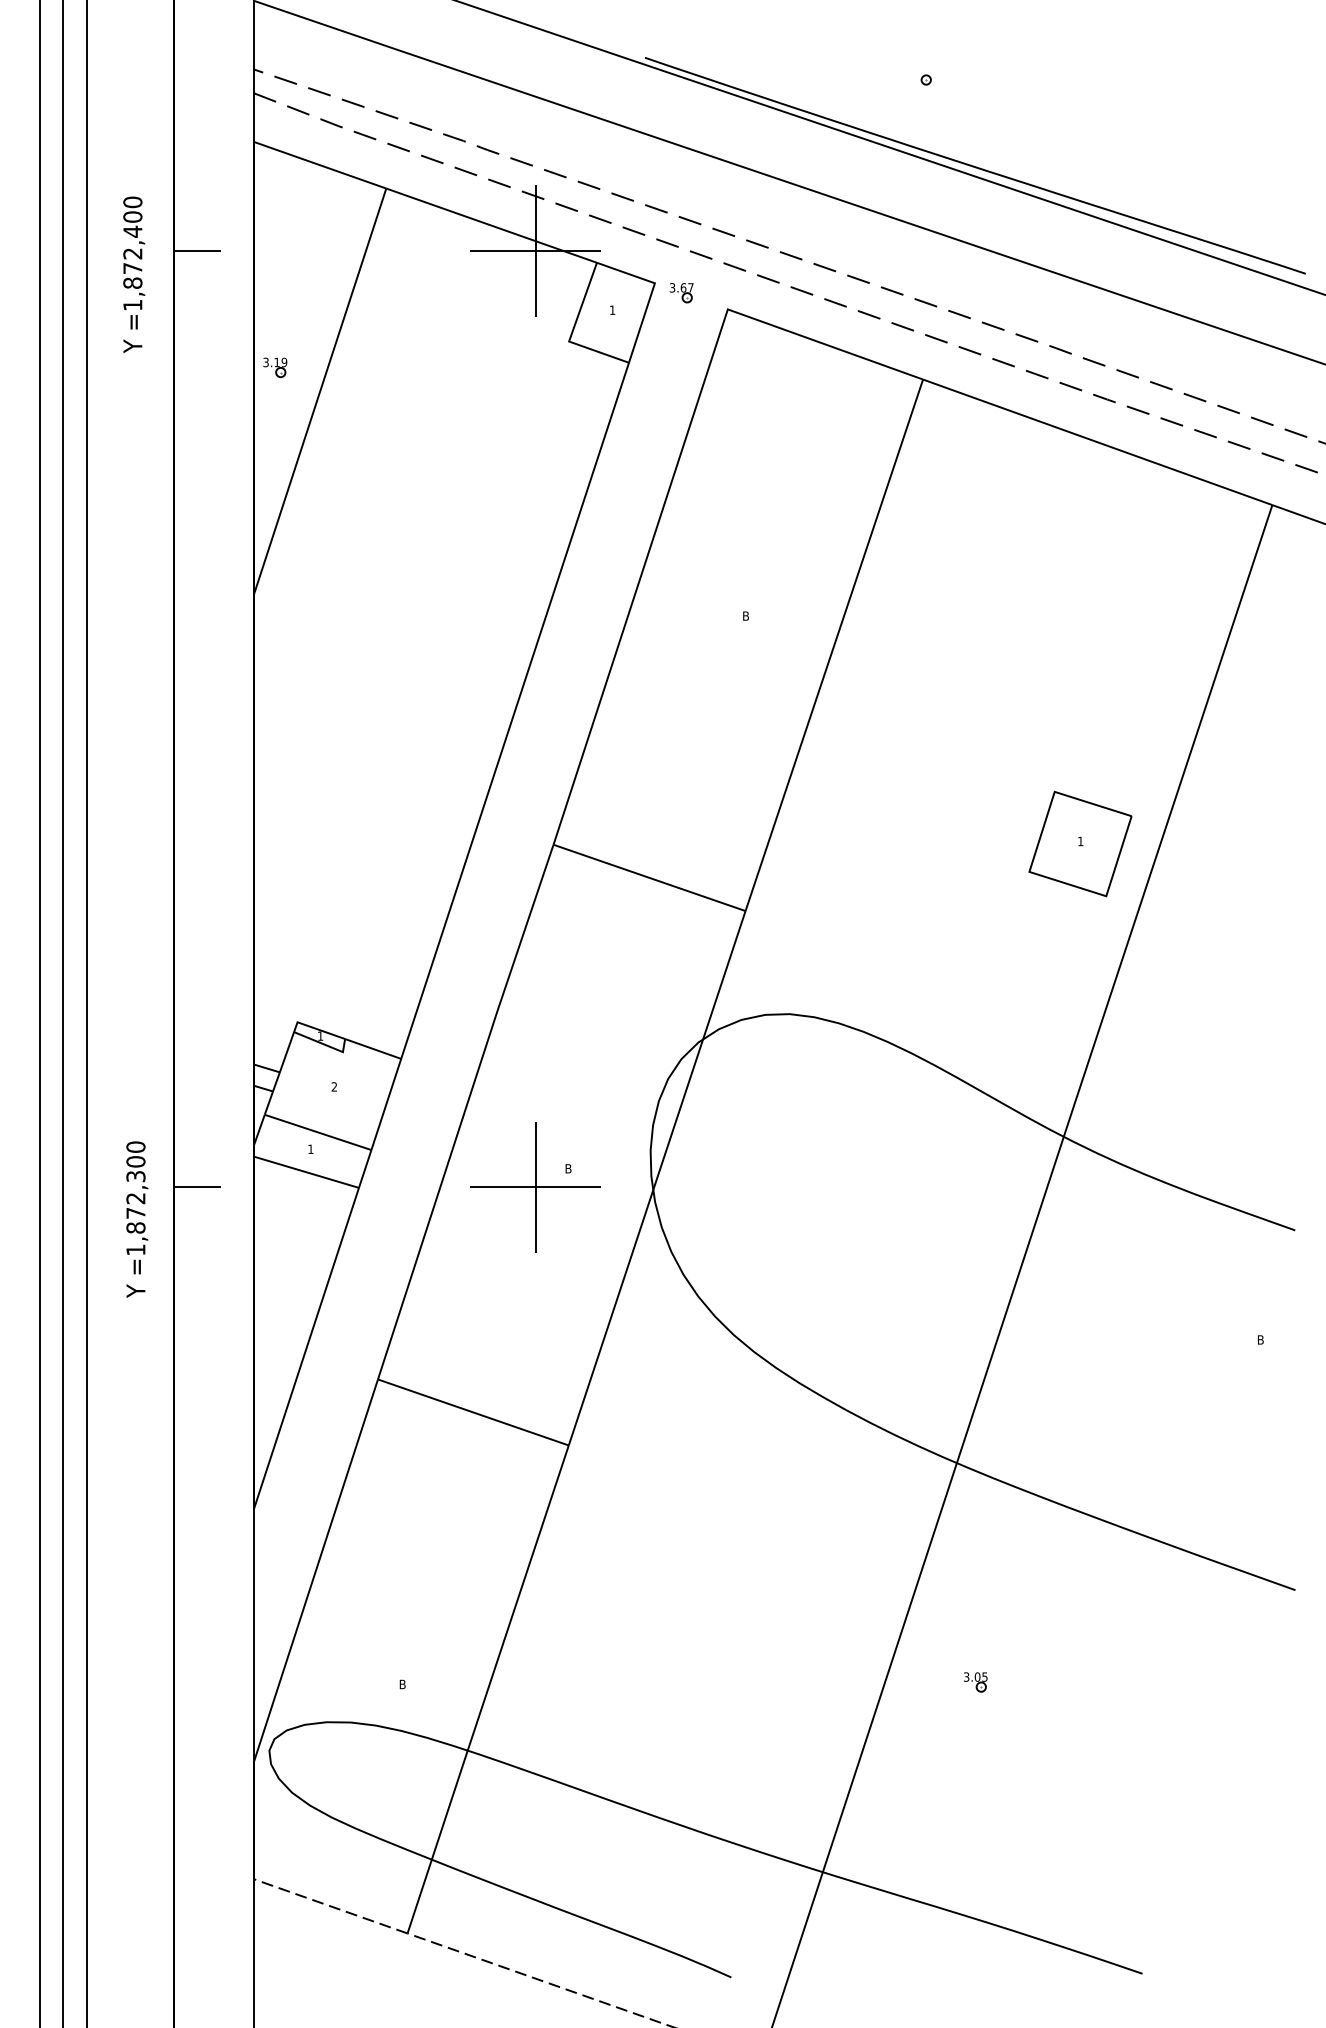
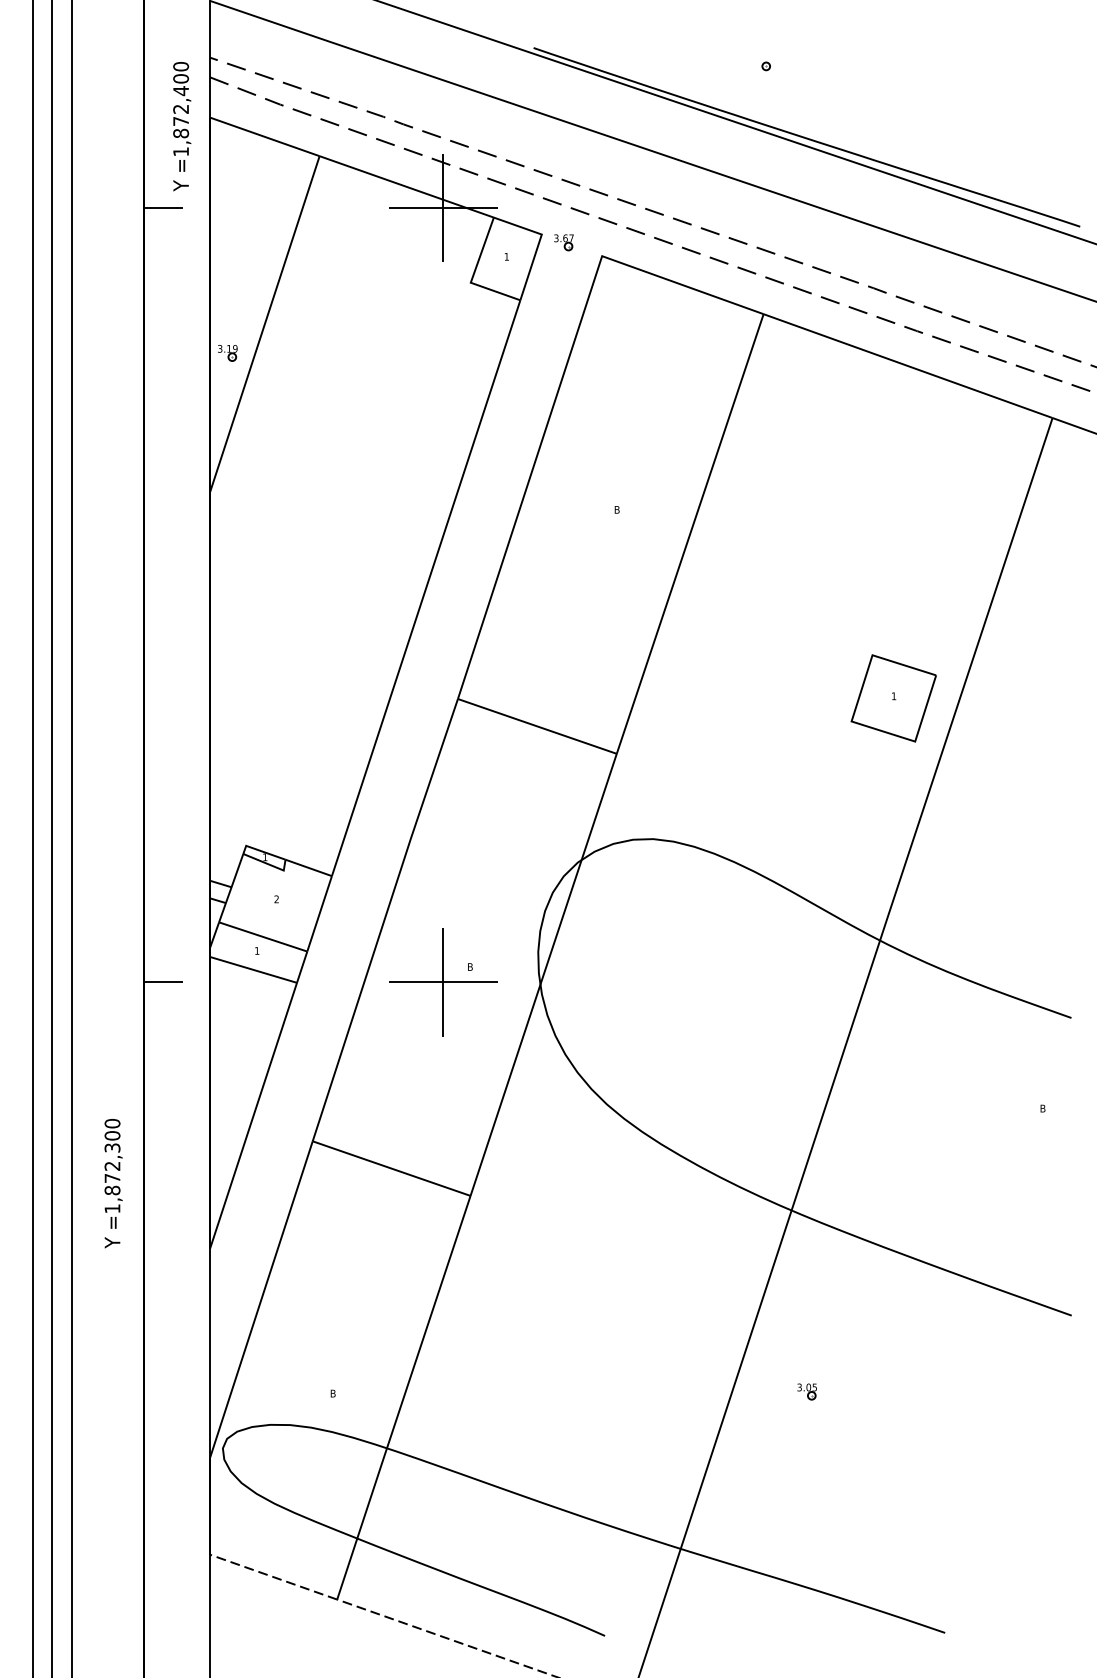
text: (134, 274) -> (182, 126), moved
part: (275, 367) -> (227, 353), moved
text: (137, 1219) -> (113, 1183), moved

